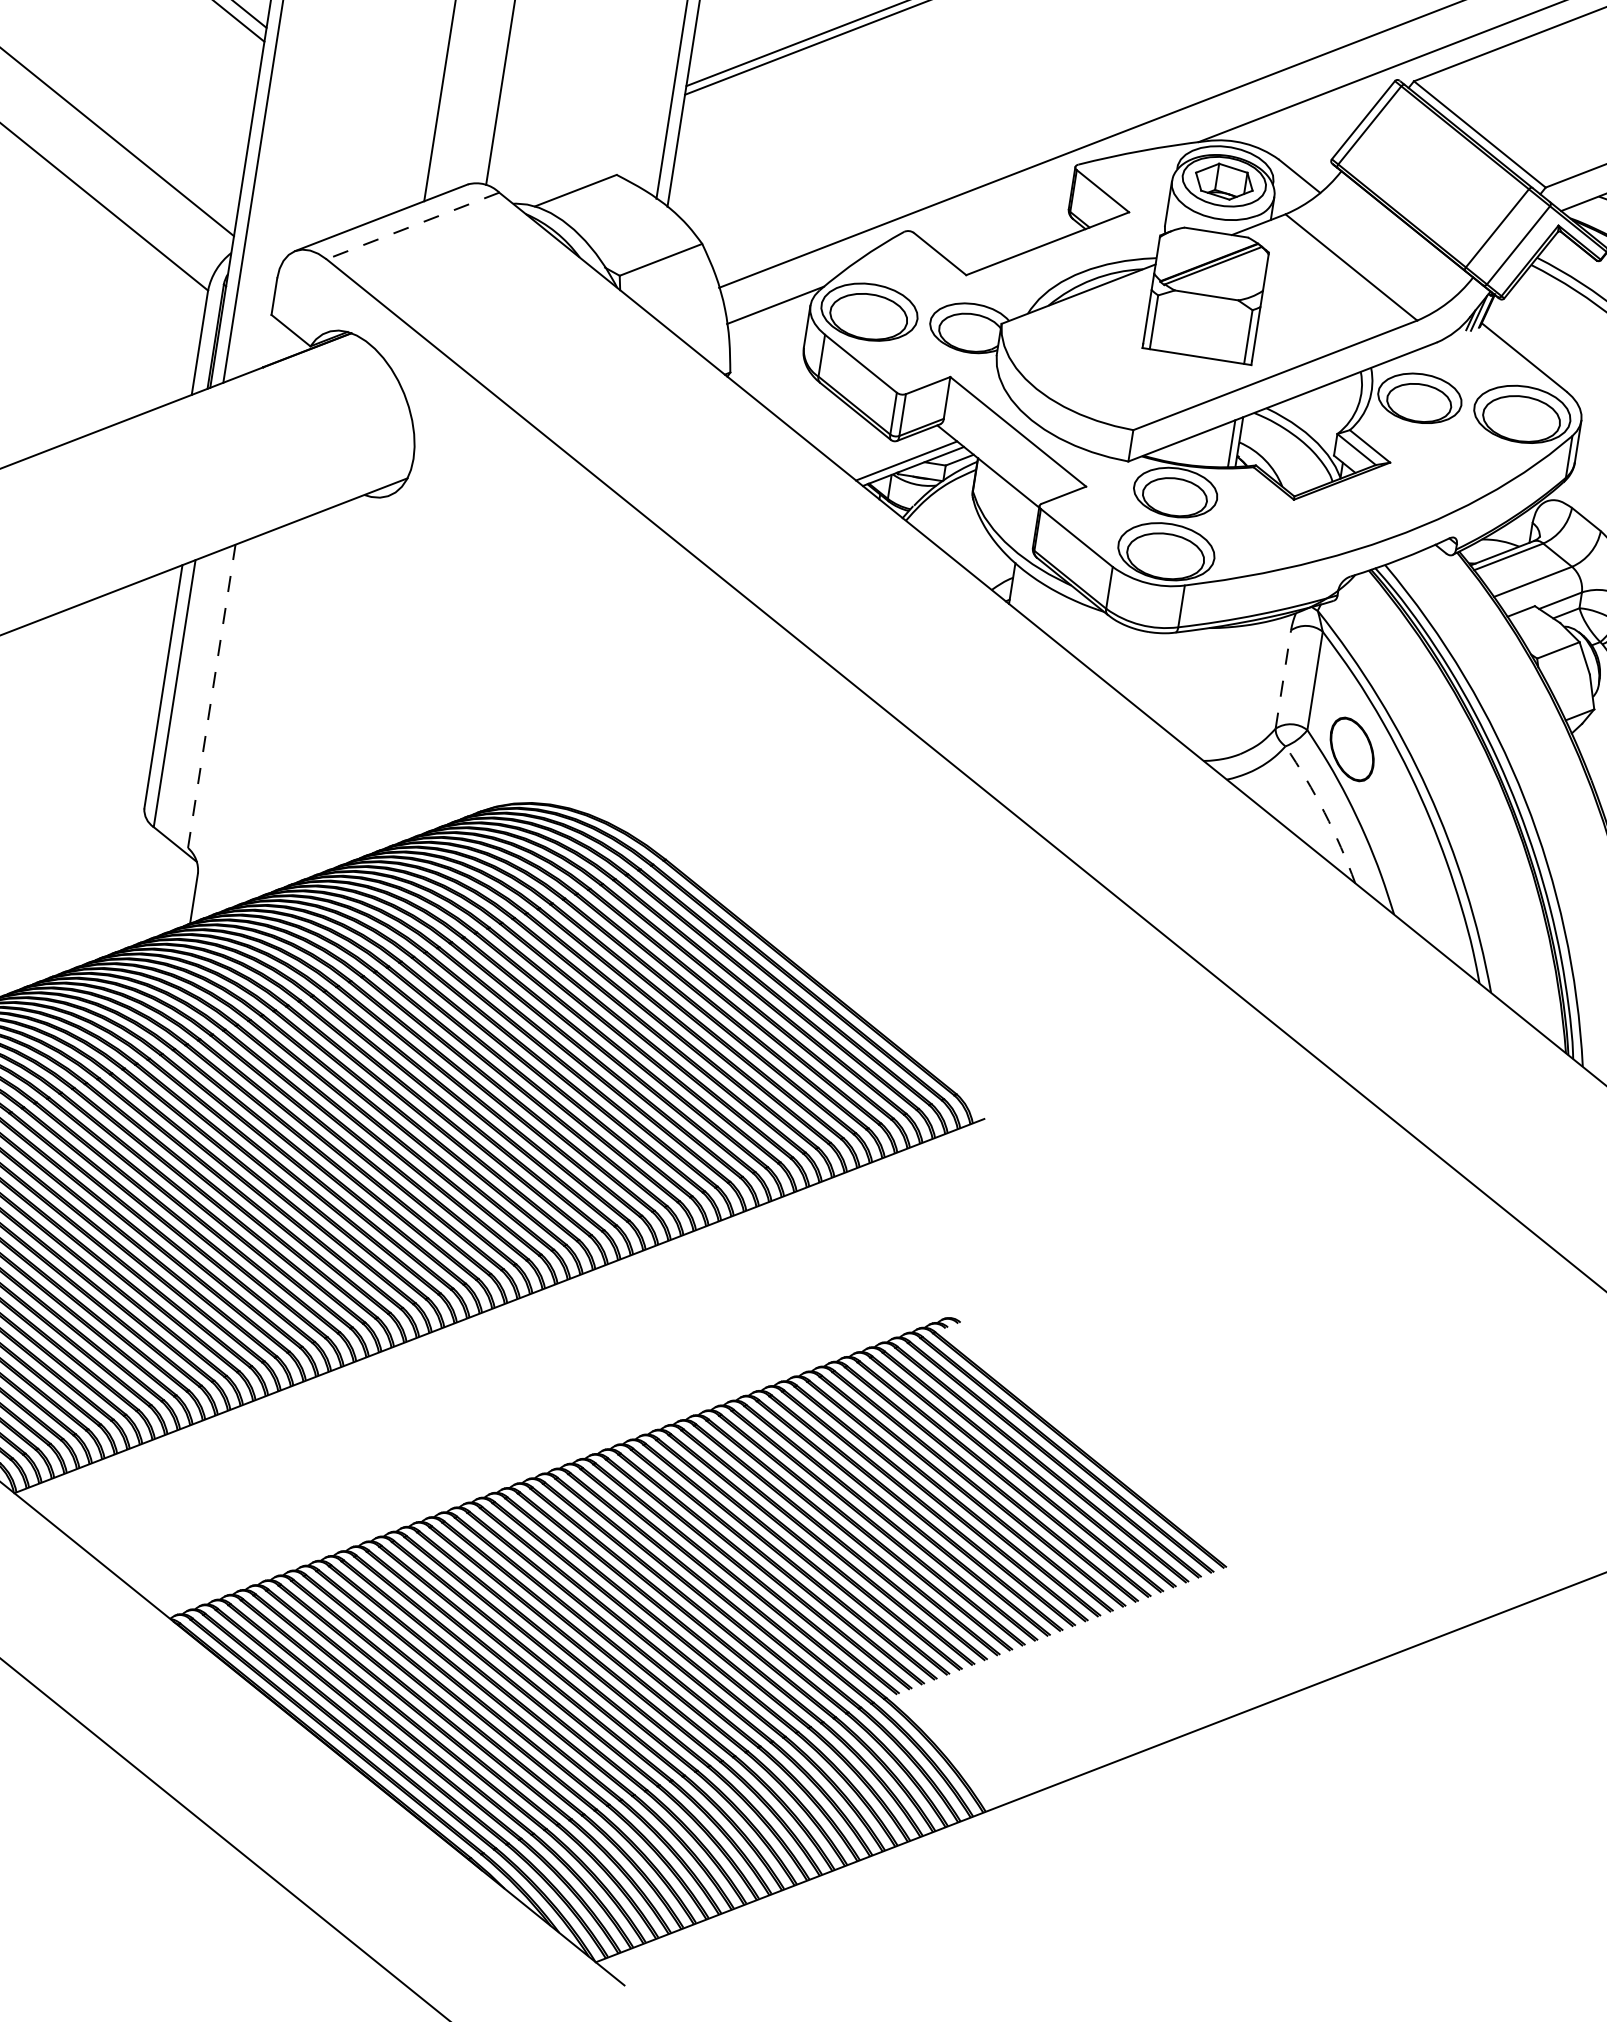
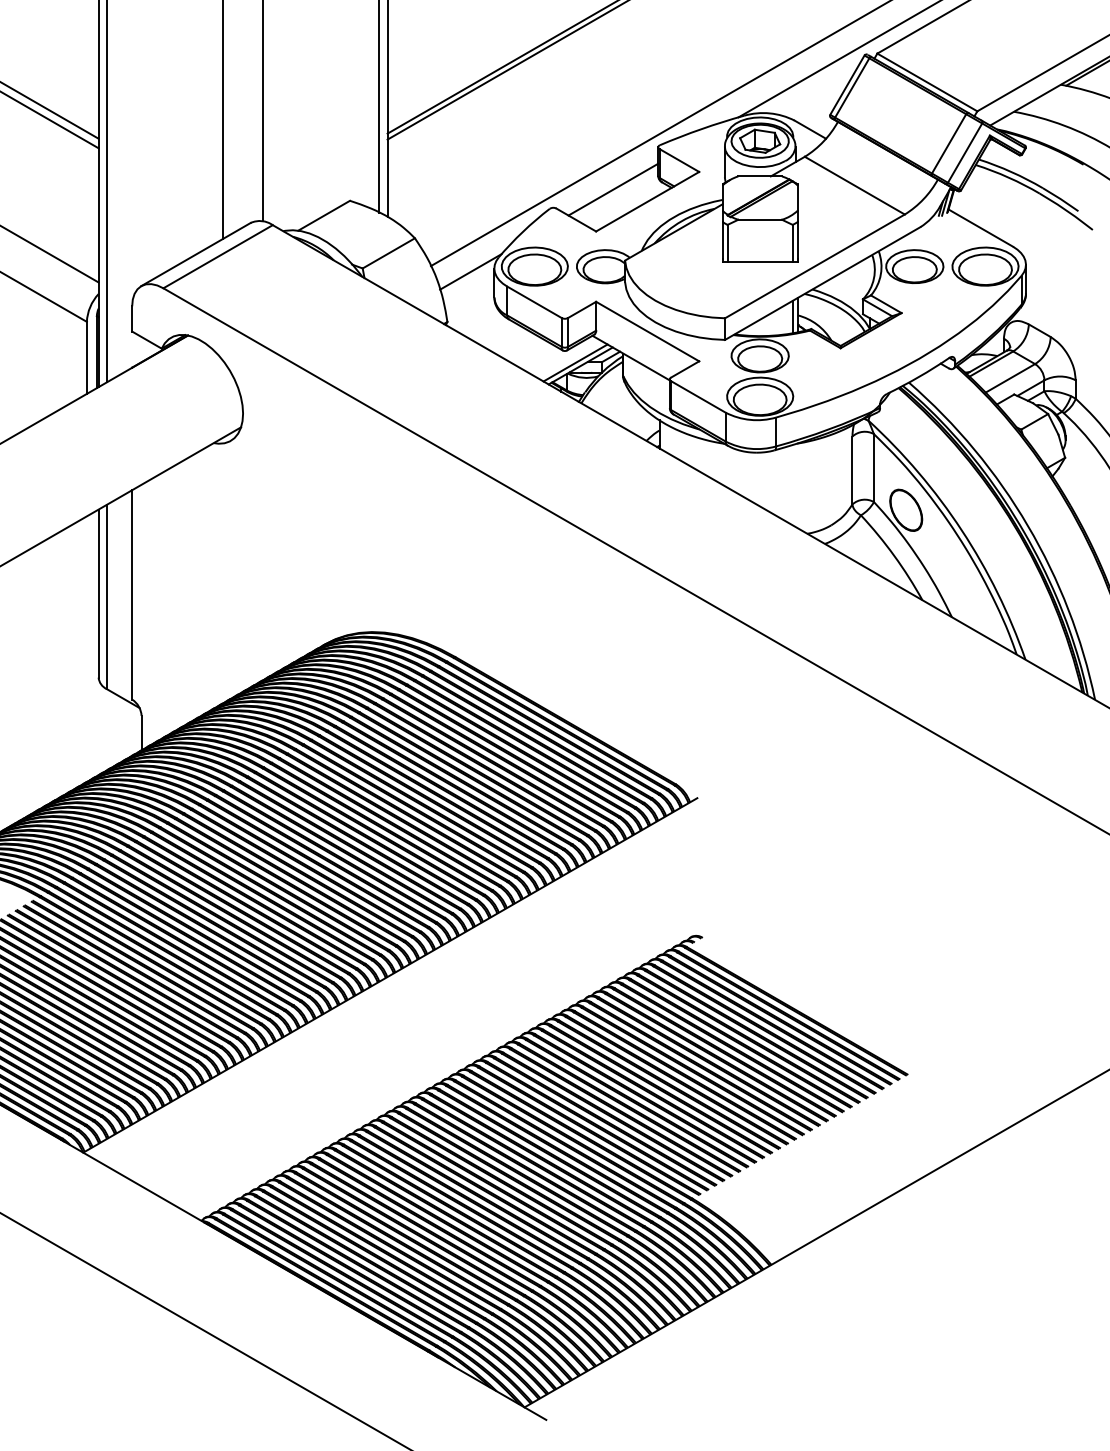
line: (1000, 218) -> (613, 189), added
line: (412, 225) -> (217, 256), dashed -> solid
line: (1283, 679) -> (852, 470), dashed -> solid
line: (212, 695) -> (132, 594), dashed -> solid
arc: (1324, 812) -> (894, 555), dashed -> solid

